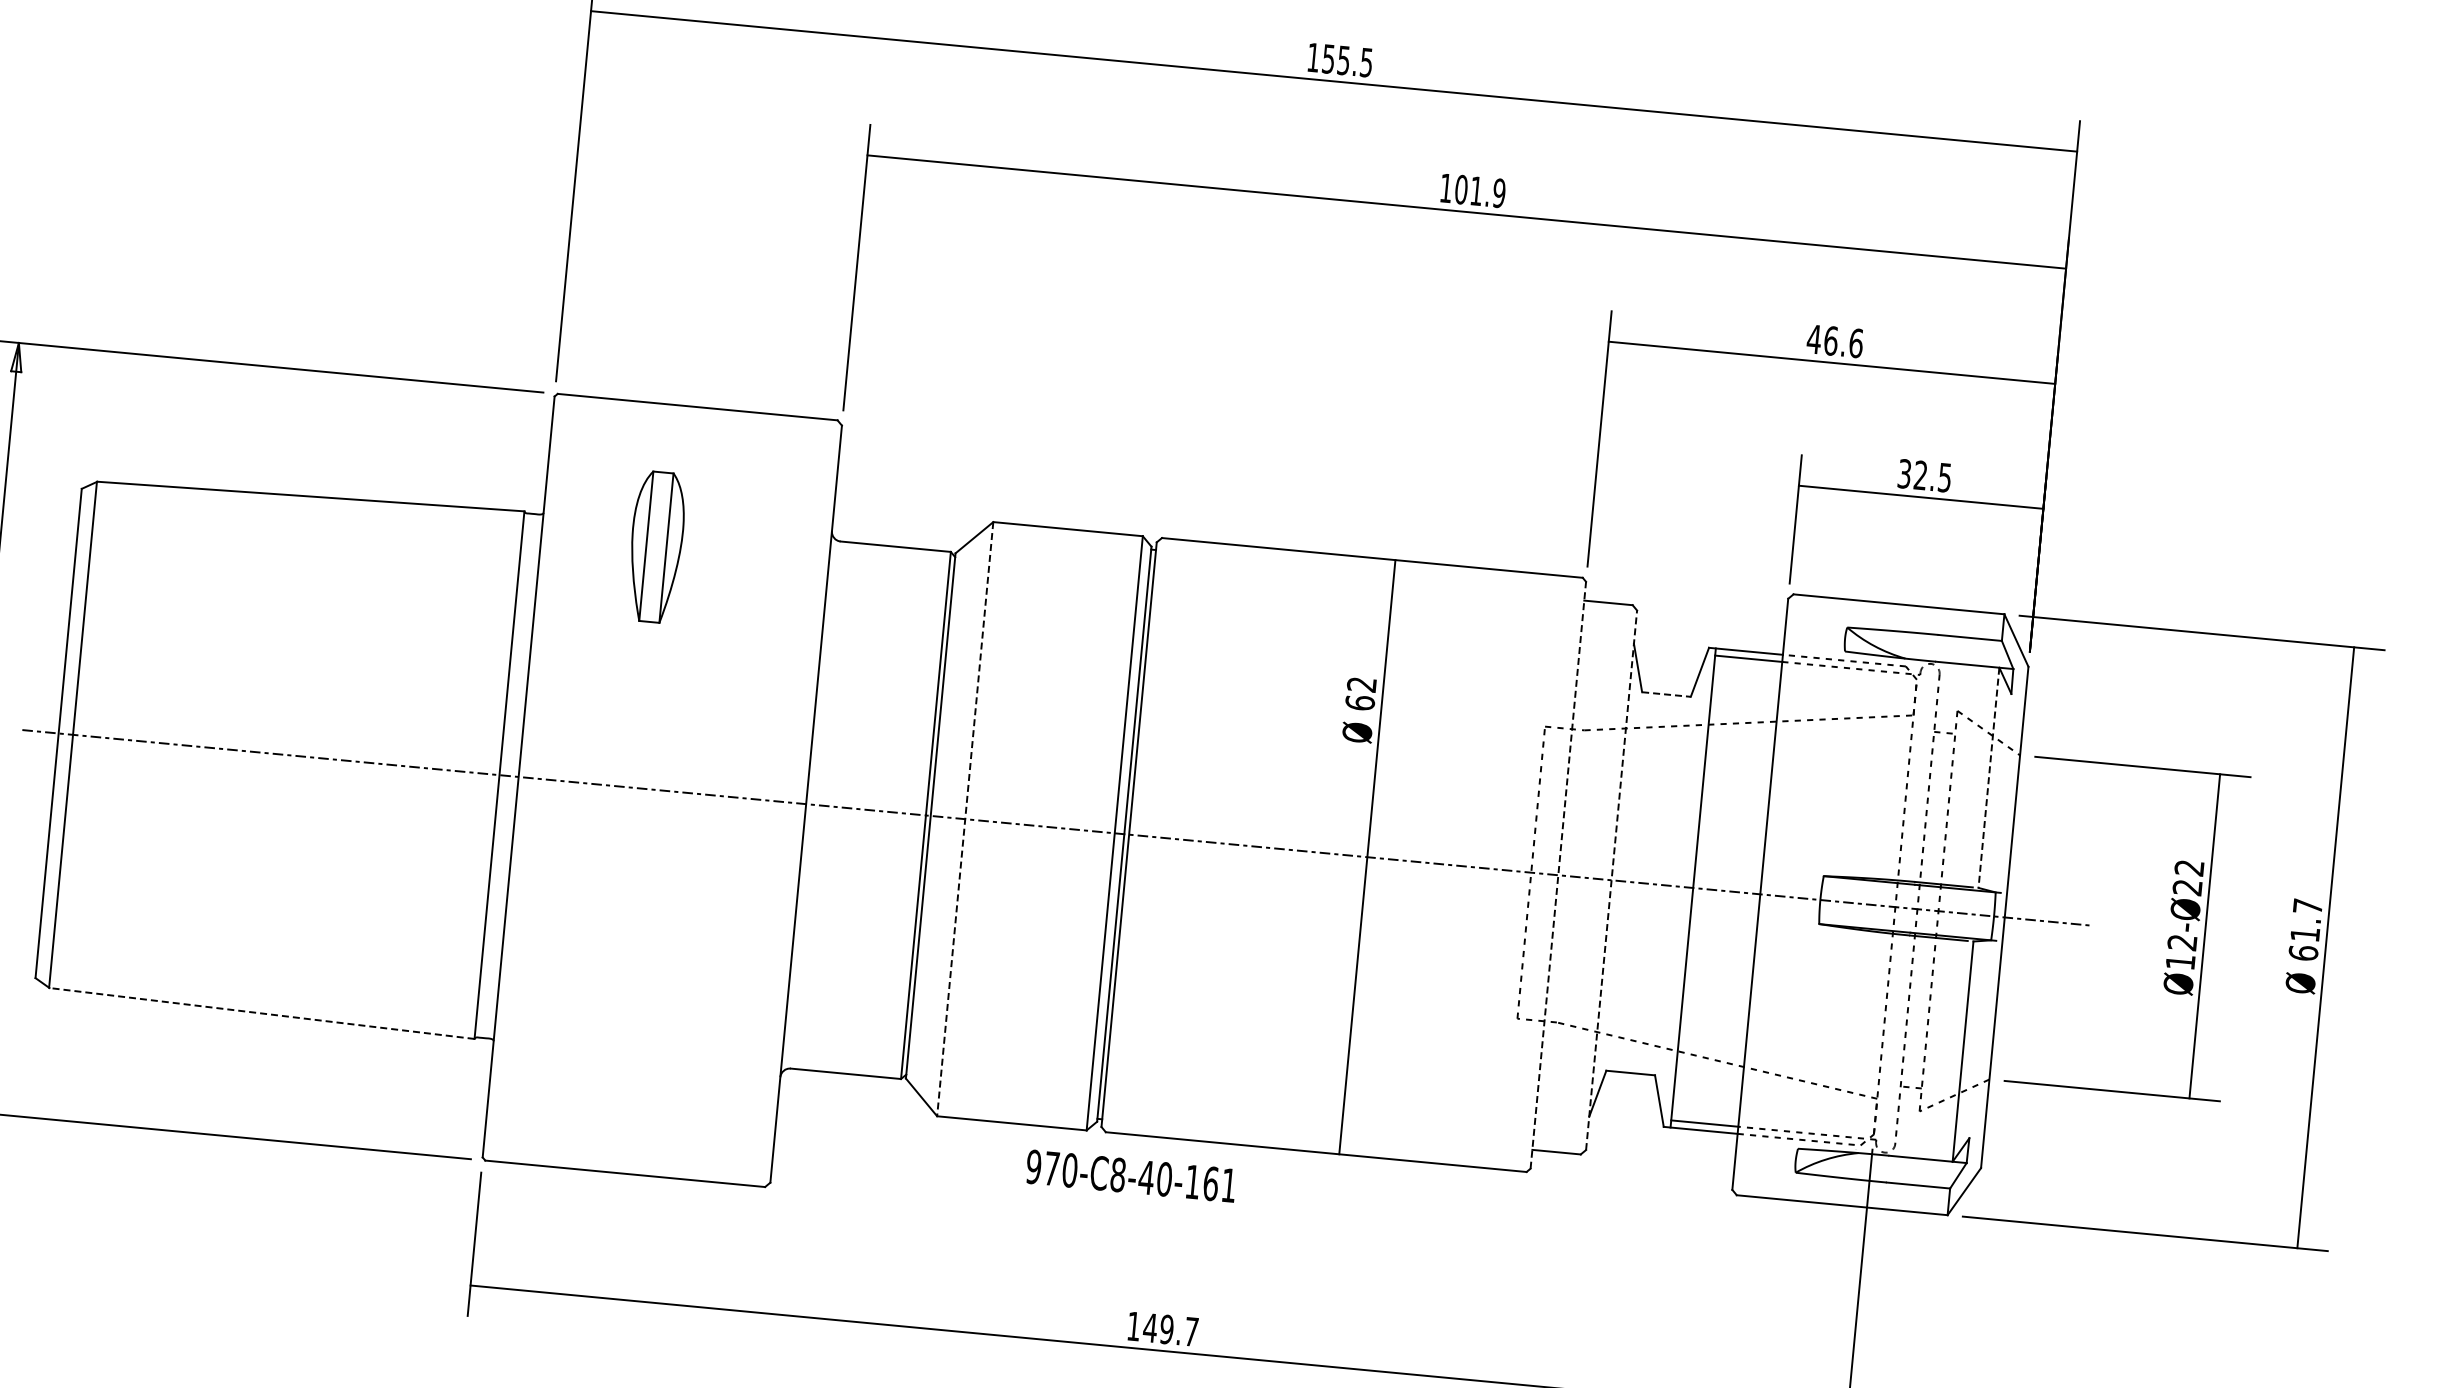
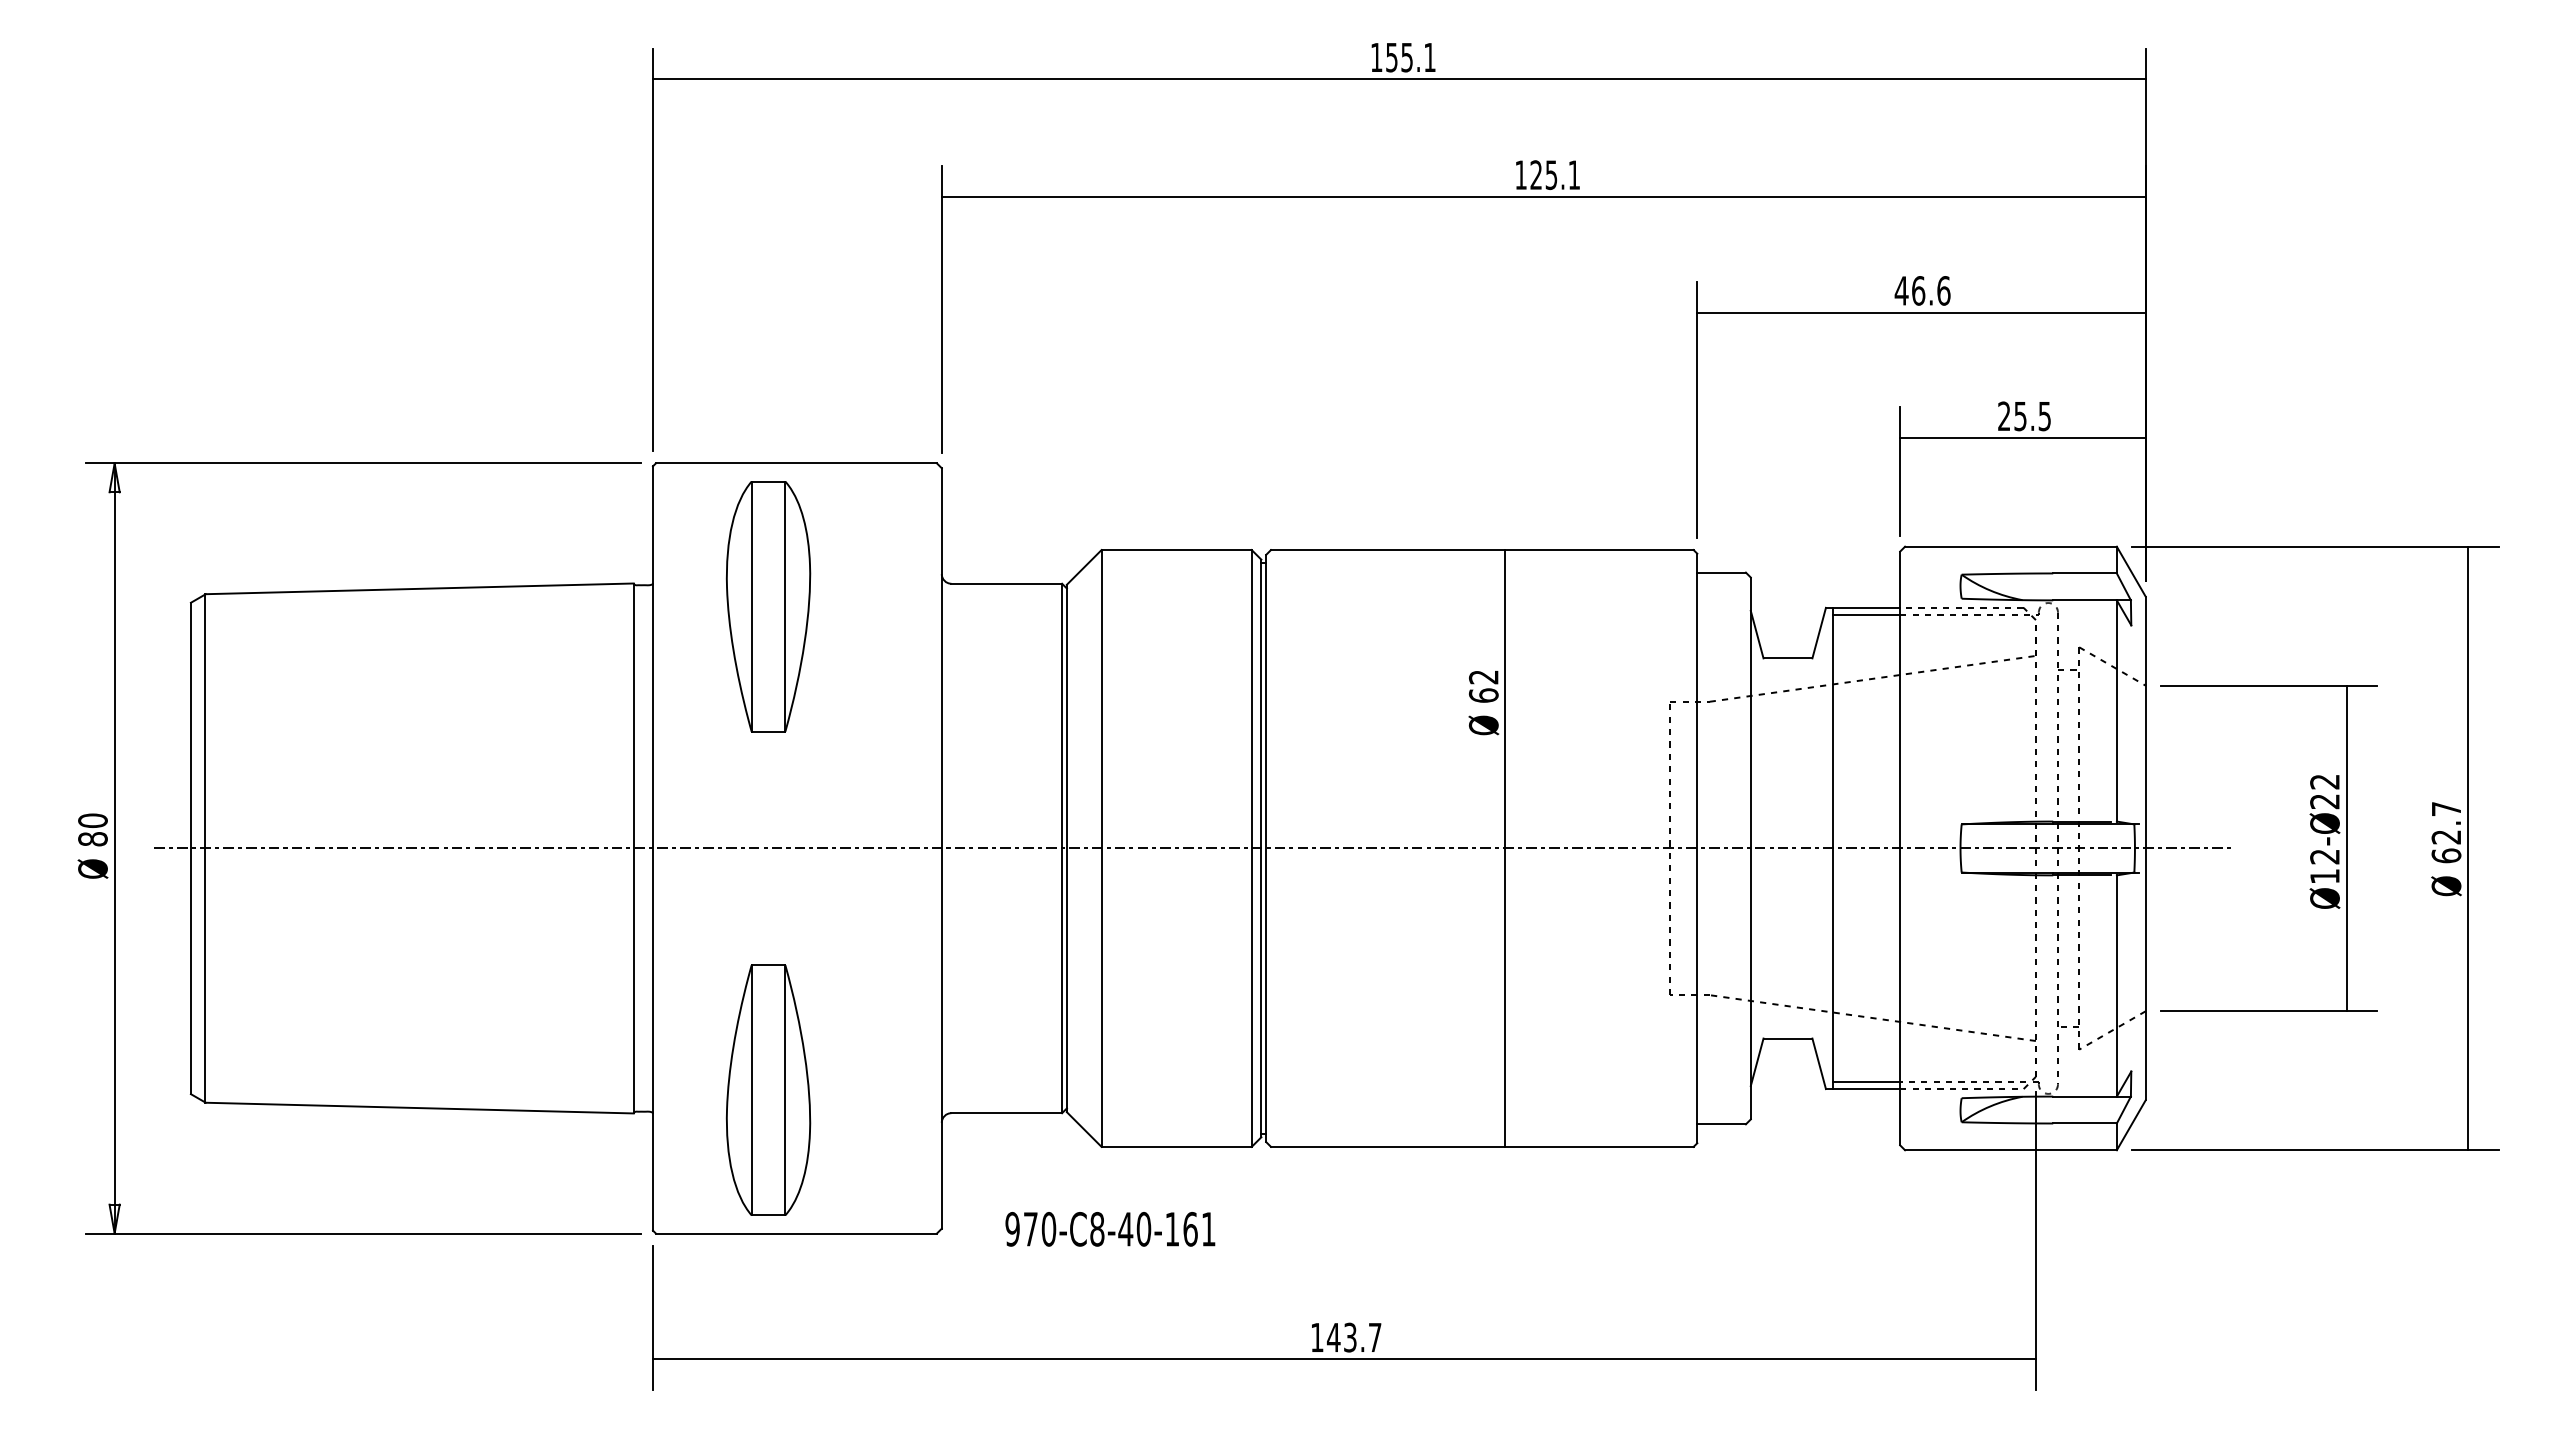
text: (1366, 62) -> (1429, 57), 155.5 -> 155.1
text: (1480, 191) -> (1555, 175), 101.9 -> 125.1
text: (1912, 474) -> (2012, 416), 32.5 -> 25.5
part: (656, 546) -> (768, 606), size x1.67
line: (1666, 694) -> (1788, 658), dashed -> solid
line: (1988, 777) -> (2116, 710), dashed -> solid
line: (965, 819) -> (1101, 848), dashed -> solid
line: (1558, 875) -> (1697, 848), dashed -> solid
line: (1611, 880) -> (1750, 848), dashed -> solid
text: (2304, 934) -> (2445, 837), 61.7 -> 62.7
line: (261, 1013) -> (419, 1108), dashed -> solid
part: (610, 1027) -> (768, 1089), added
text: (1131, 1176) -> (1110, 1229), moved
text: (1166, 1329) -> (1349, 1337), 149.7 -> 143.7

